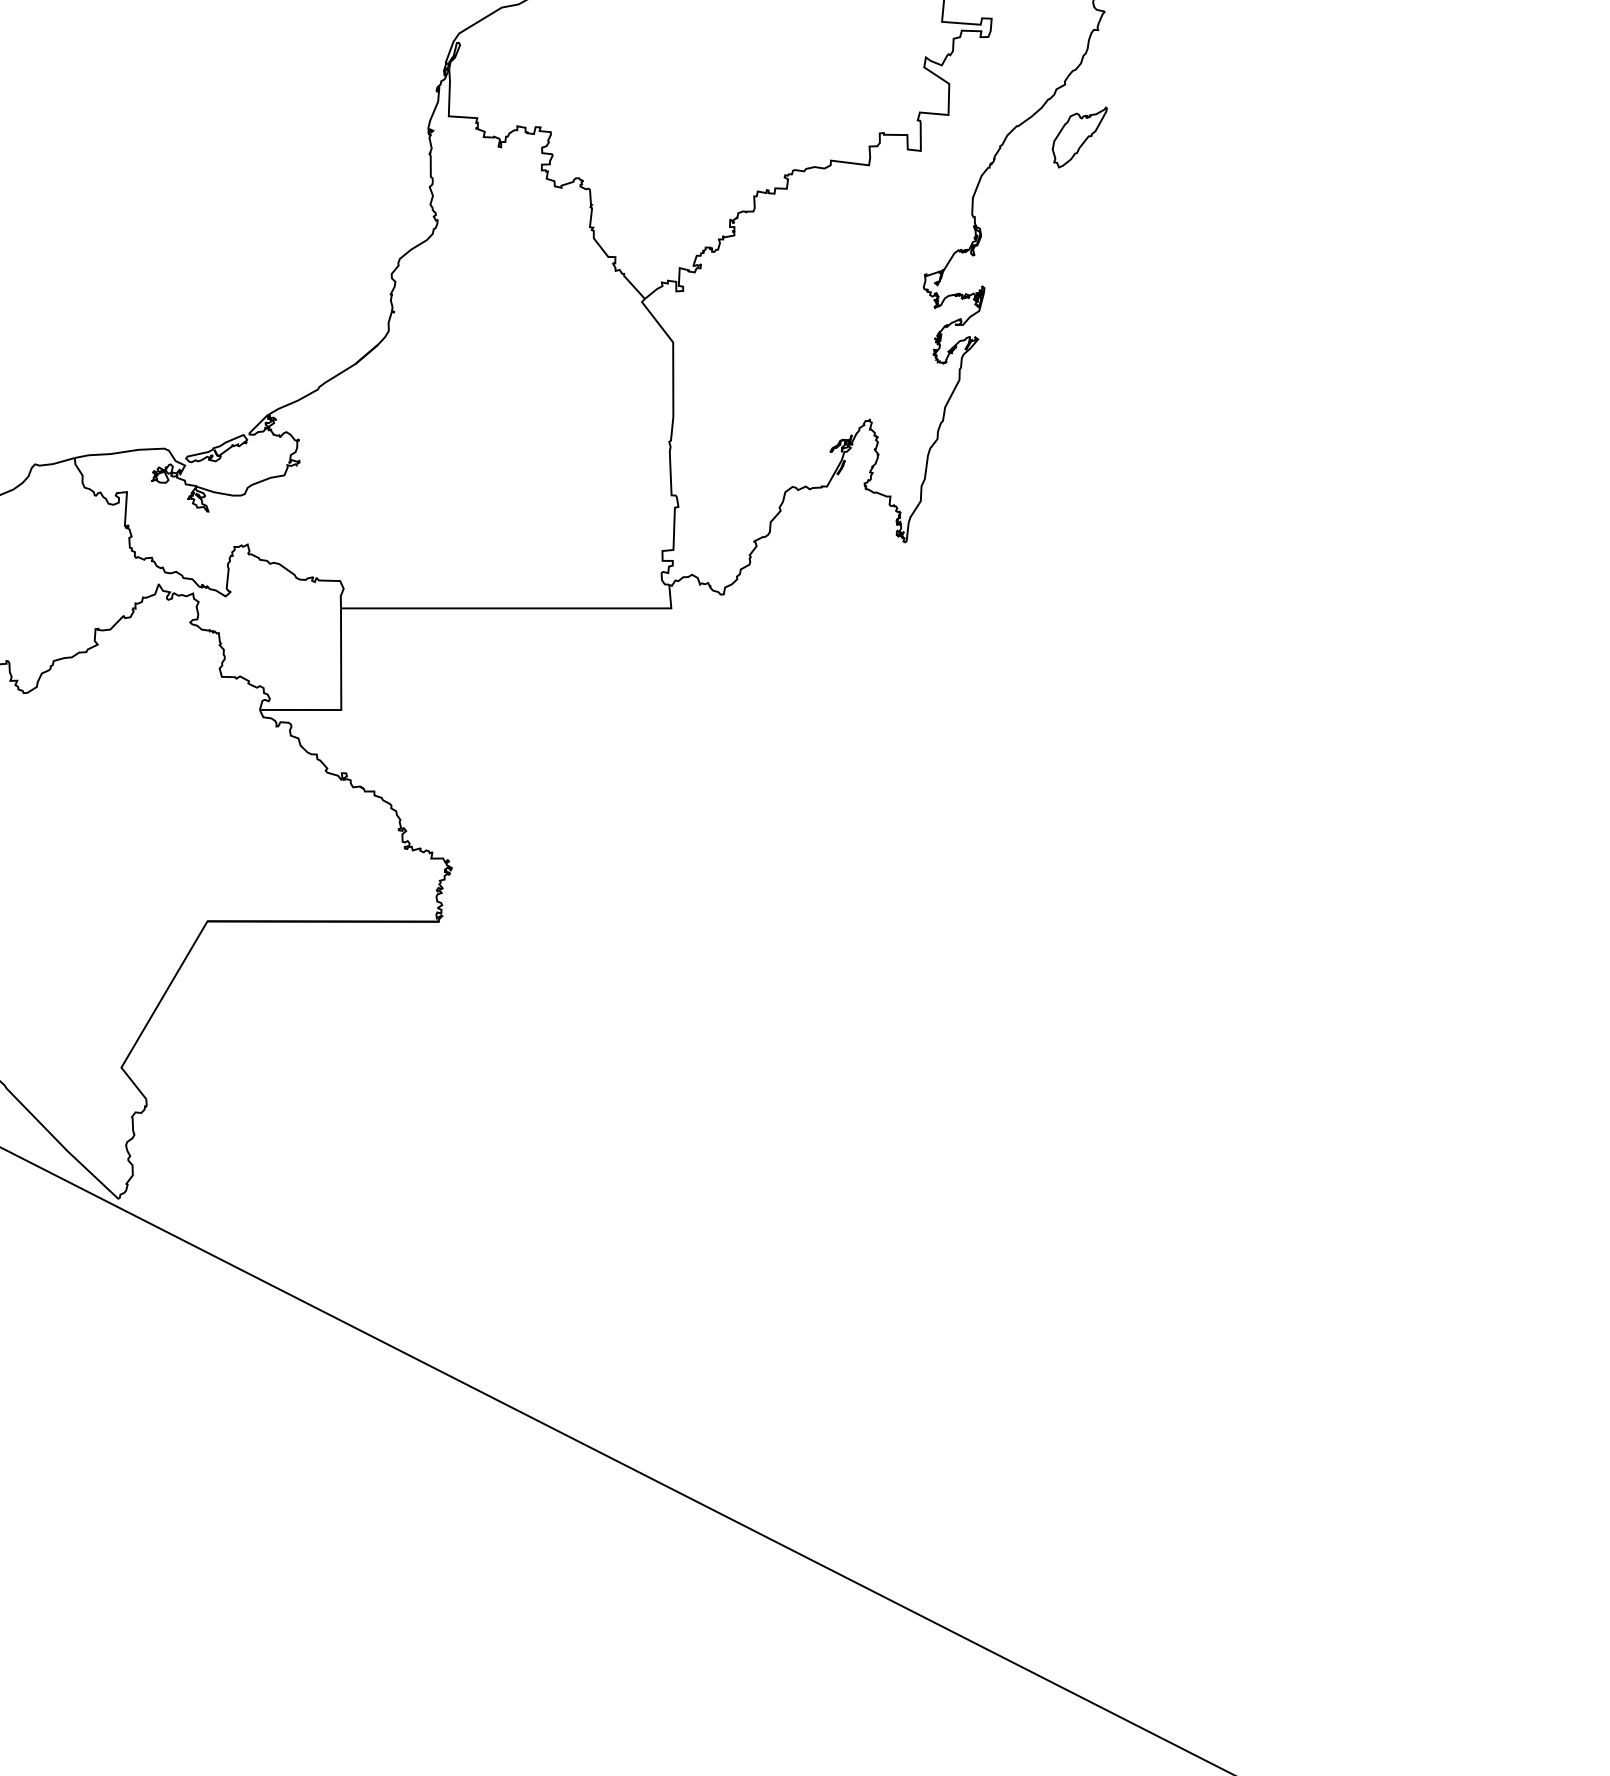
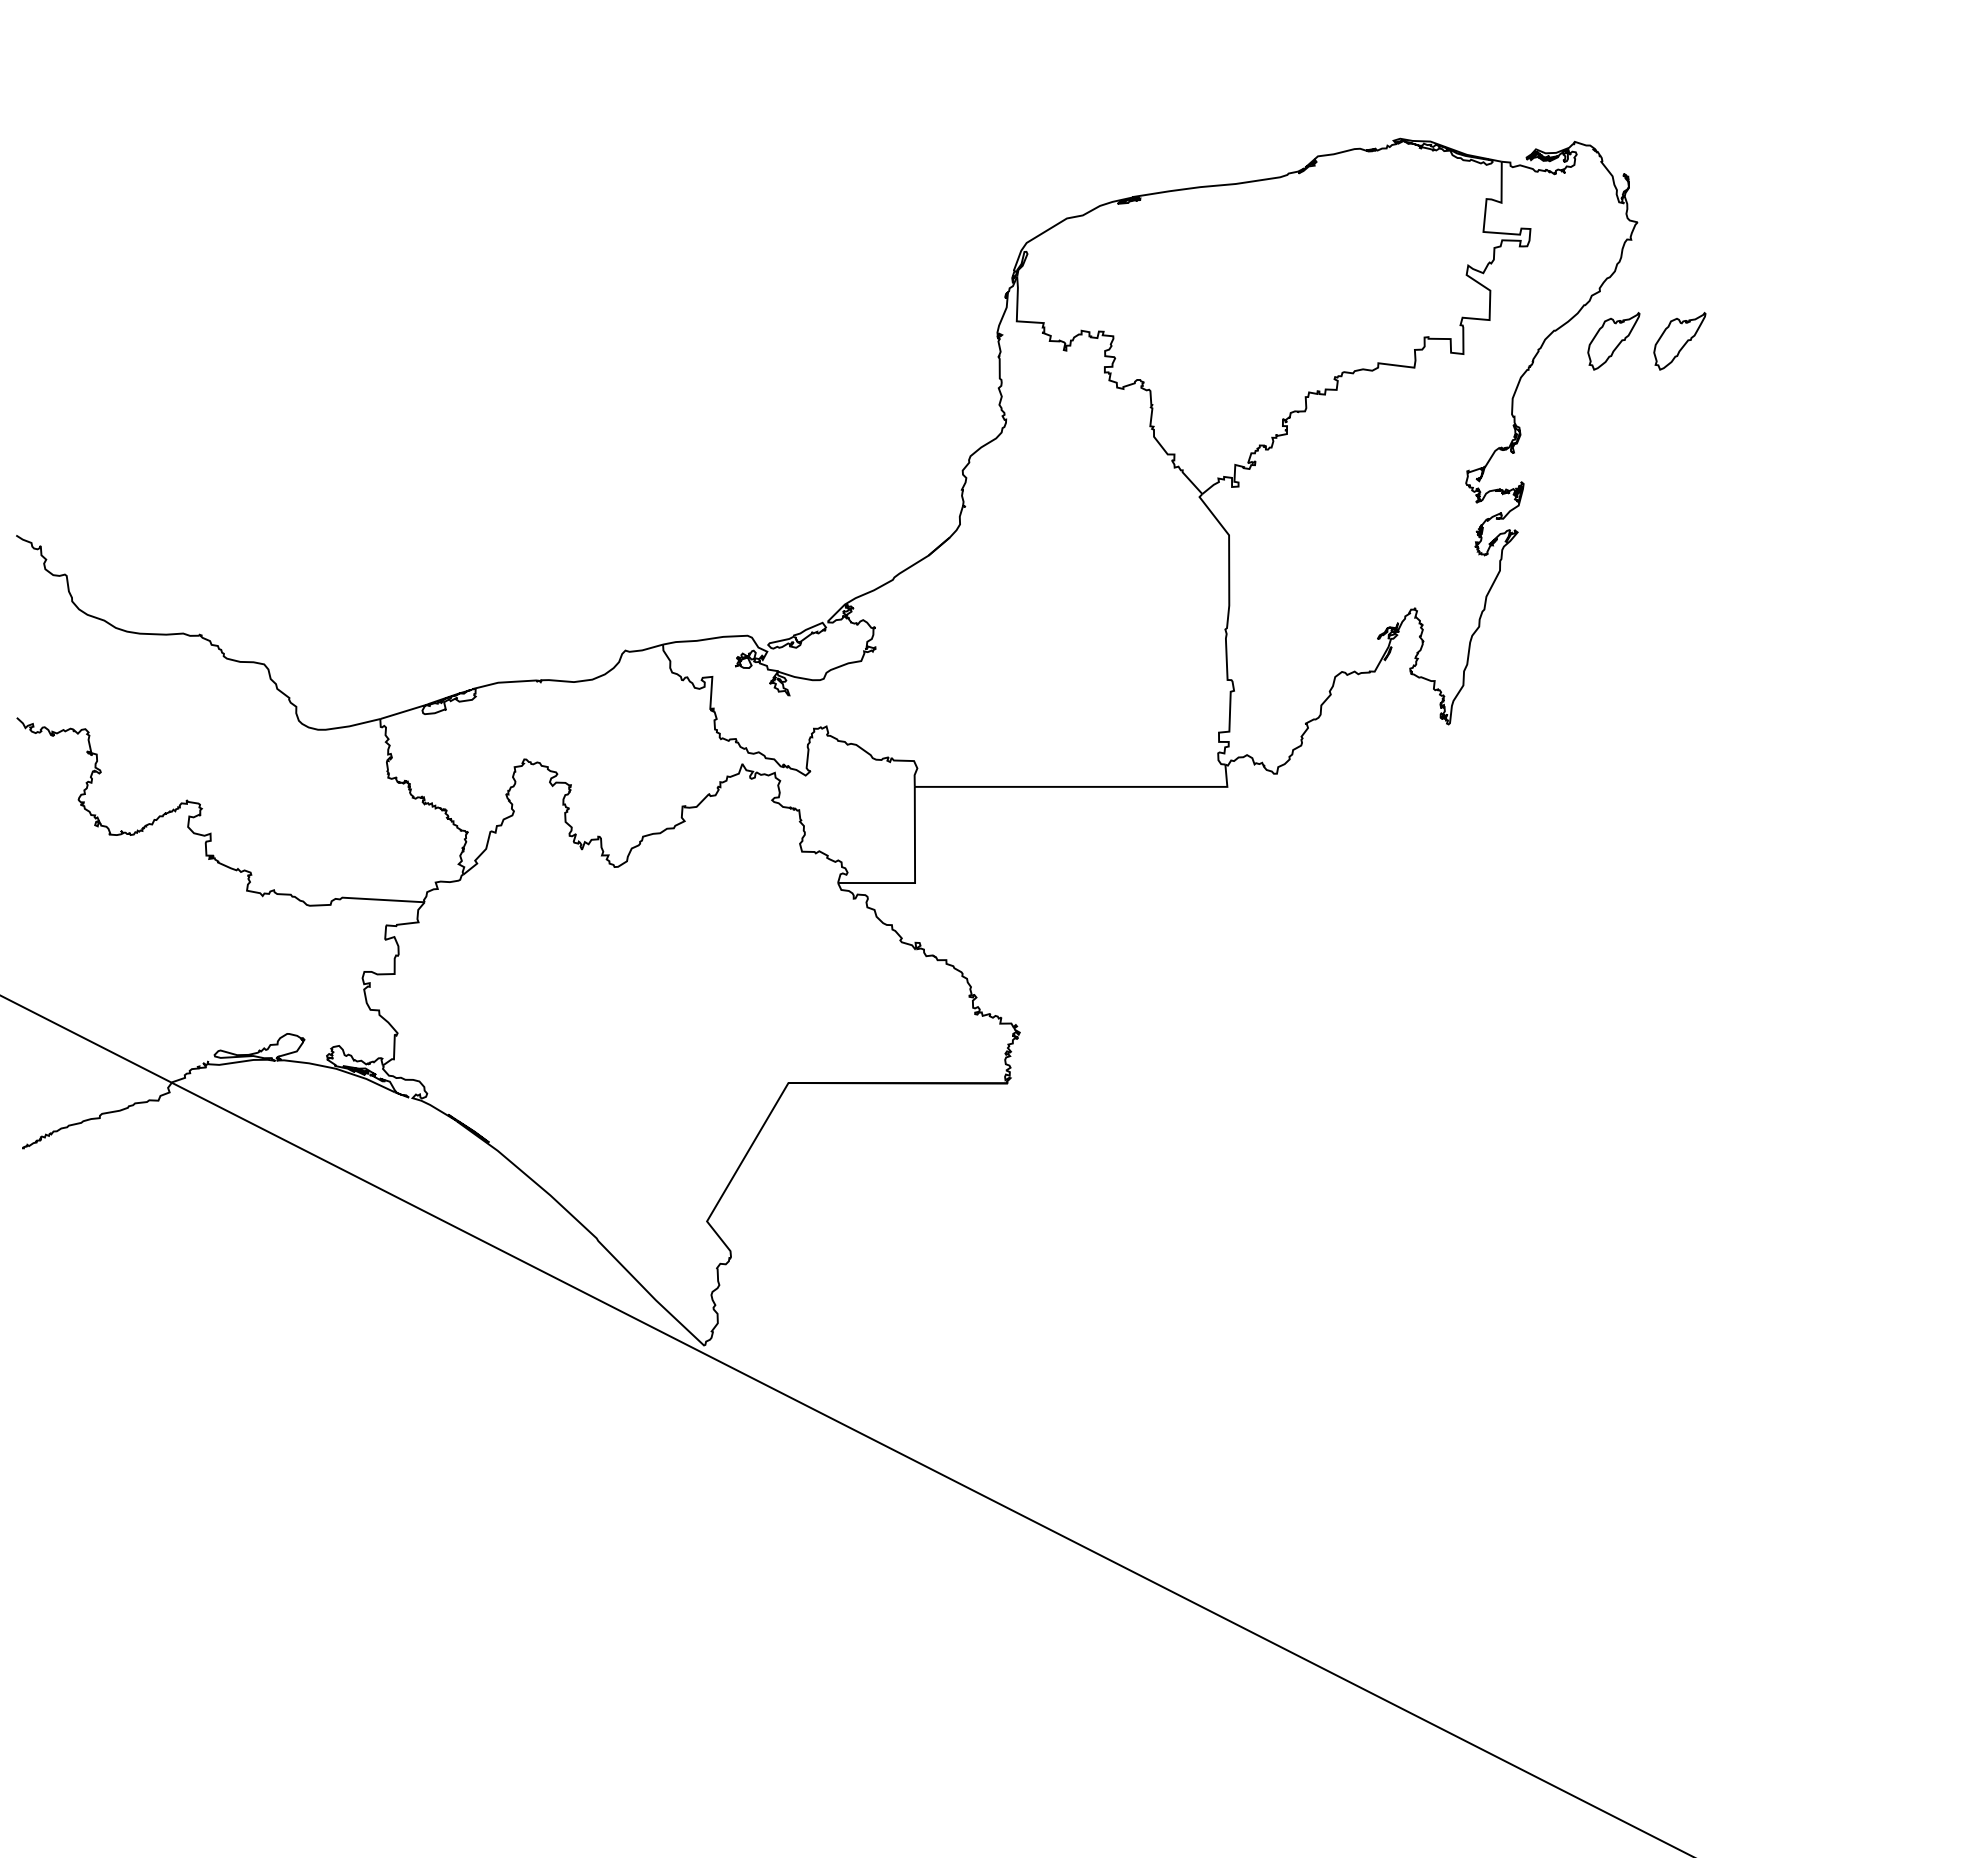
part: (1149, 137) -> (1679, 341), added

